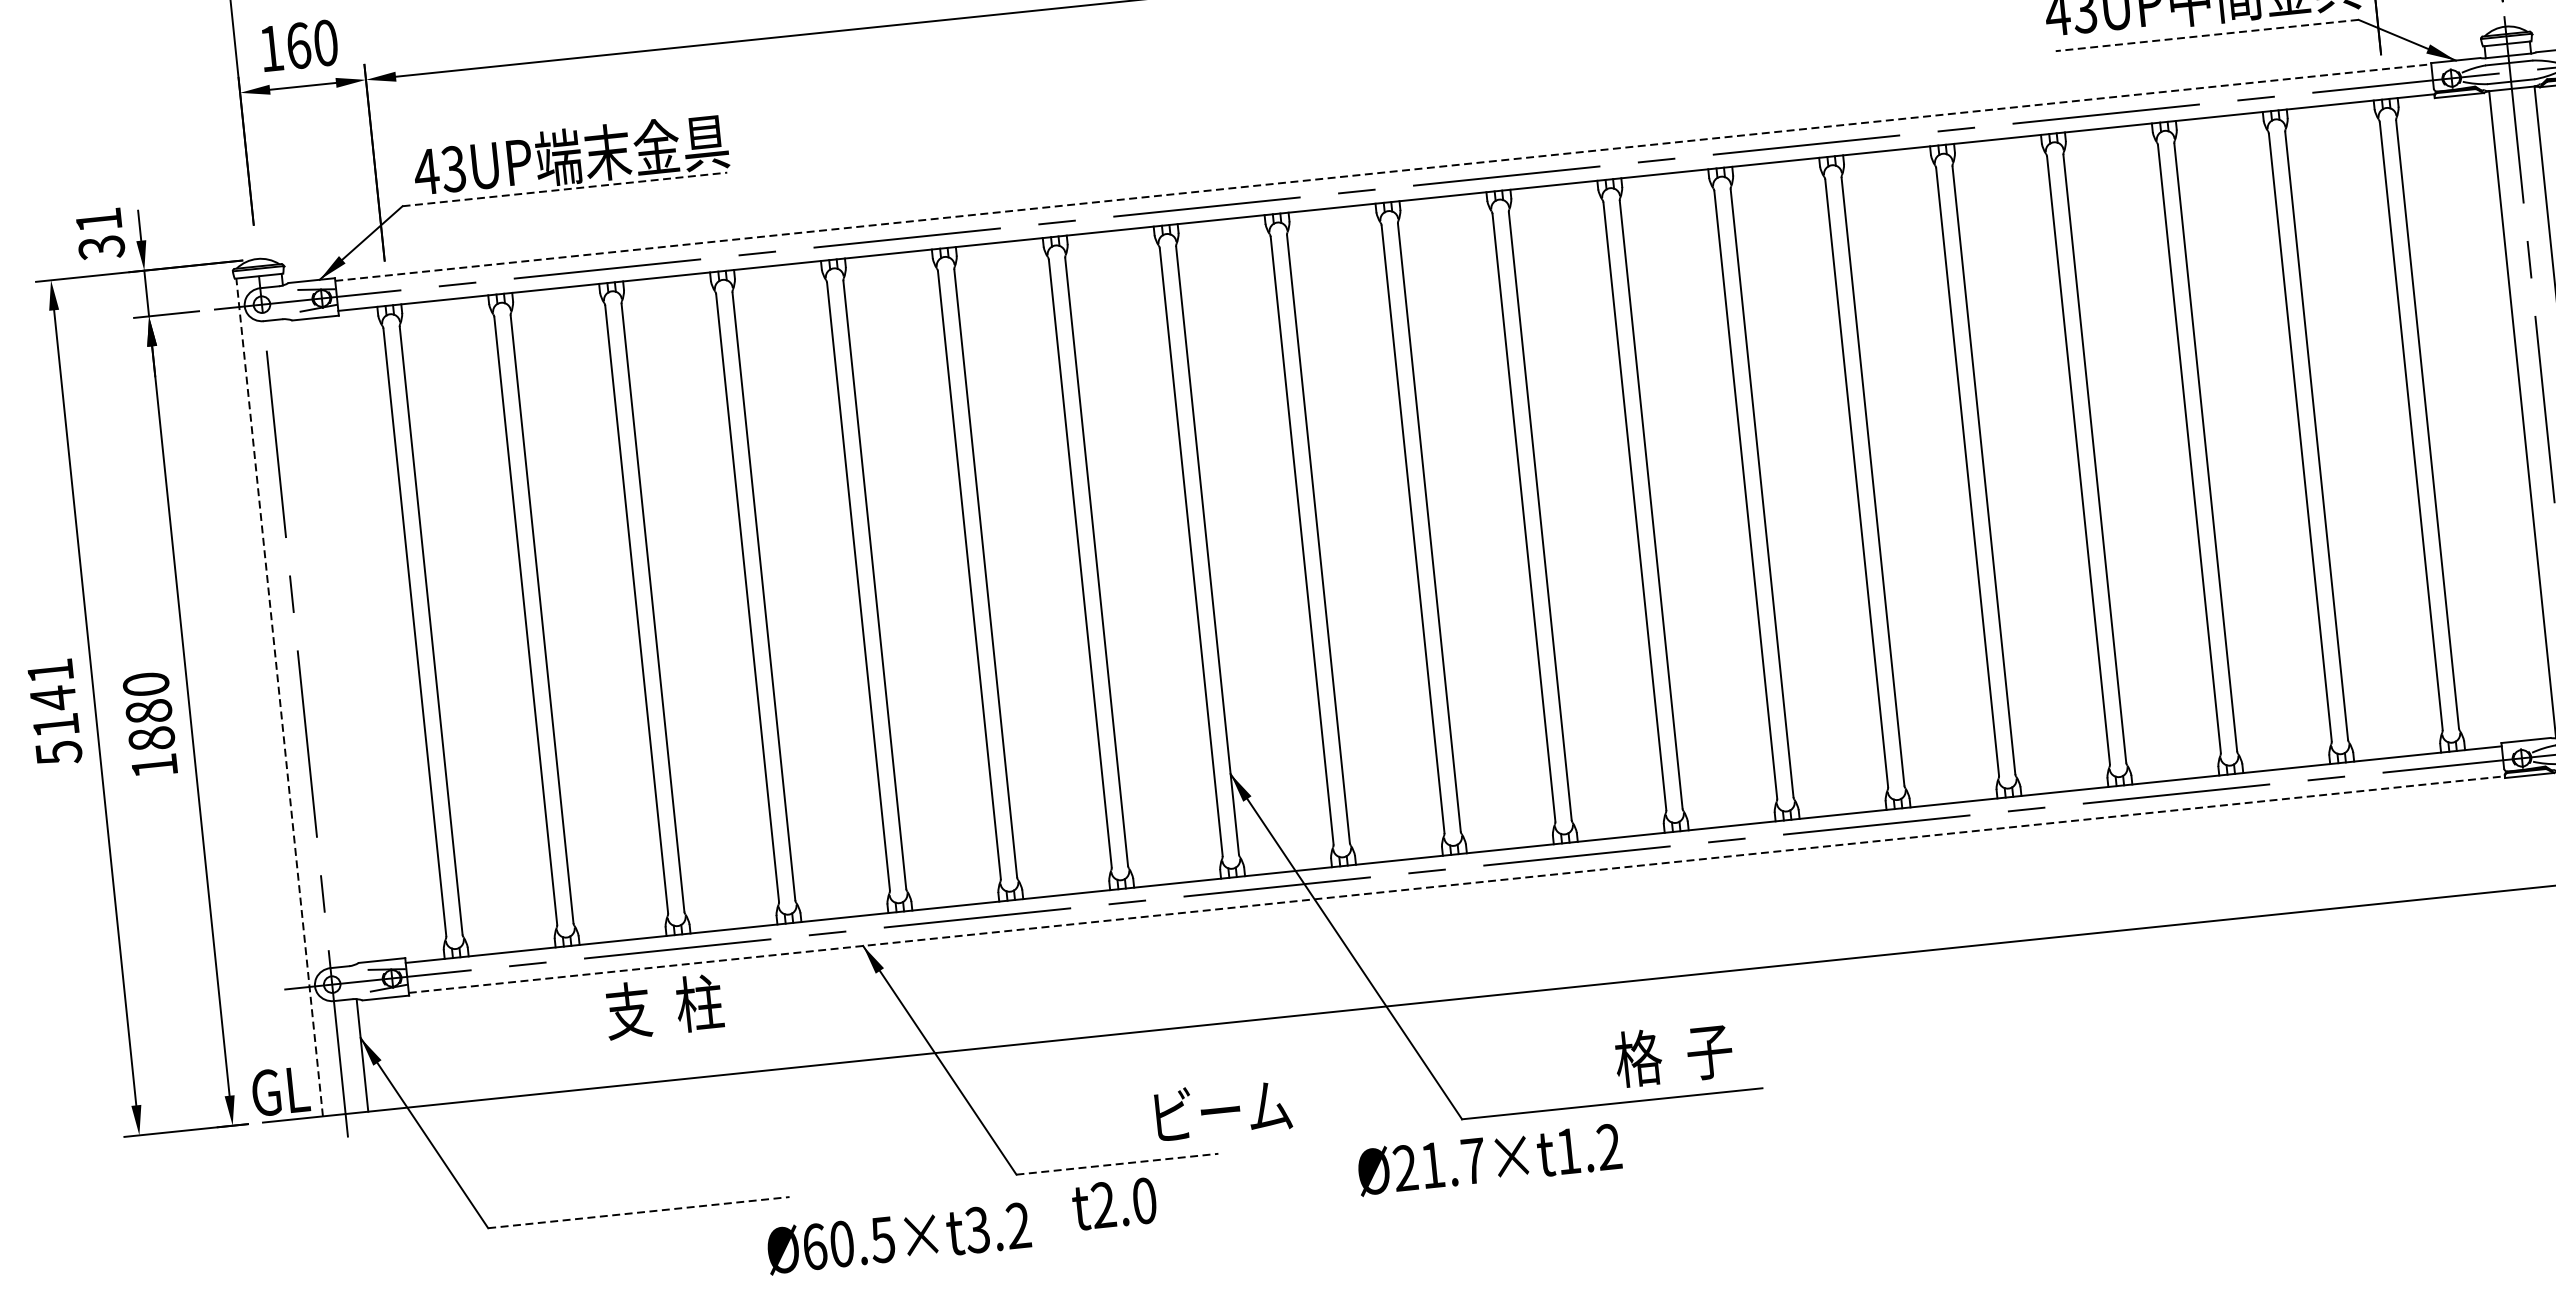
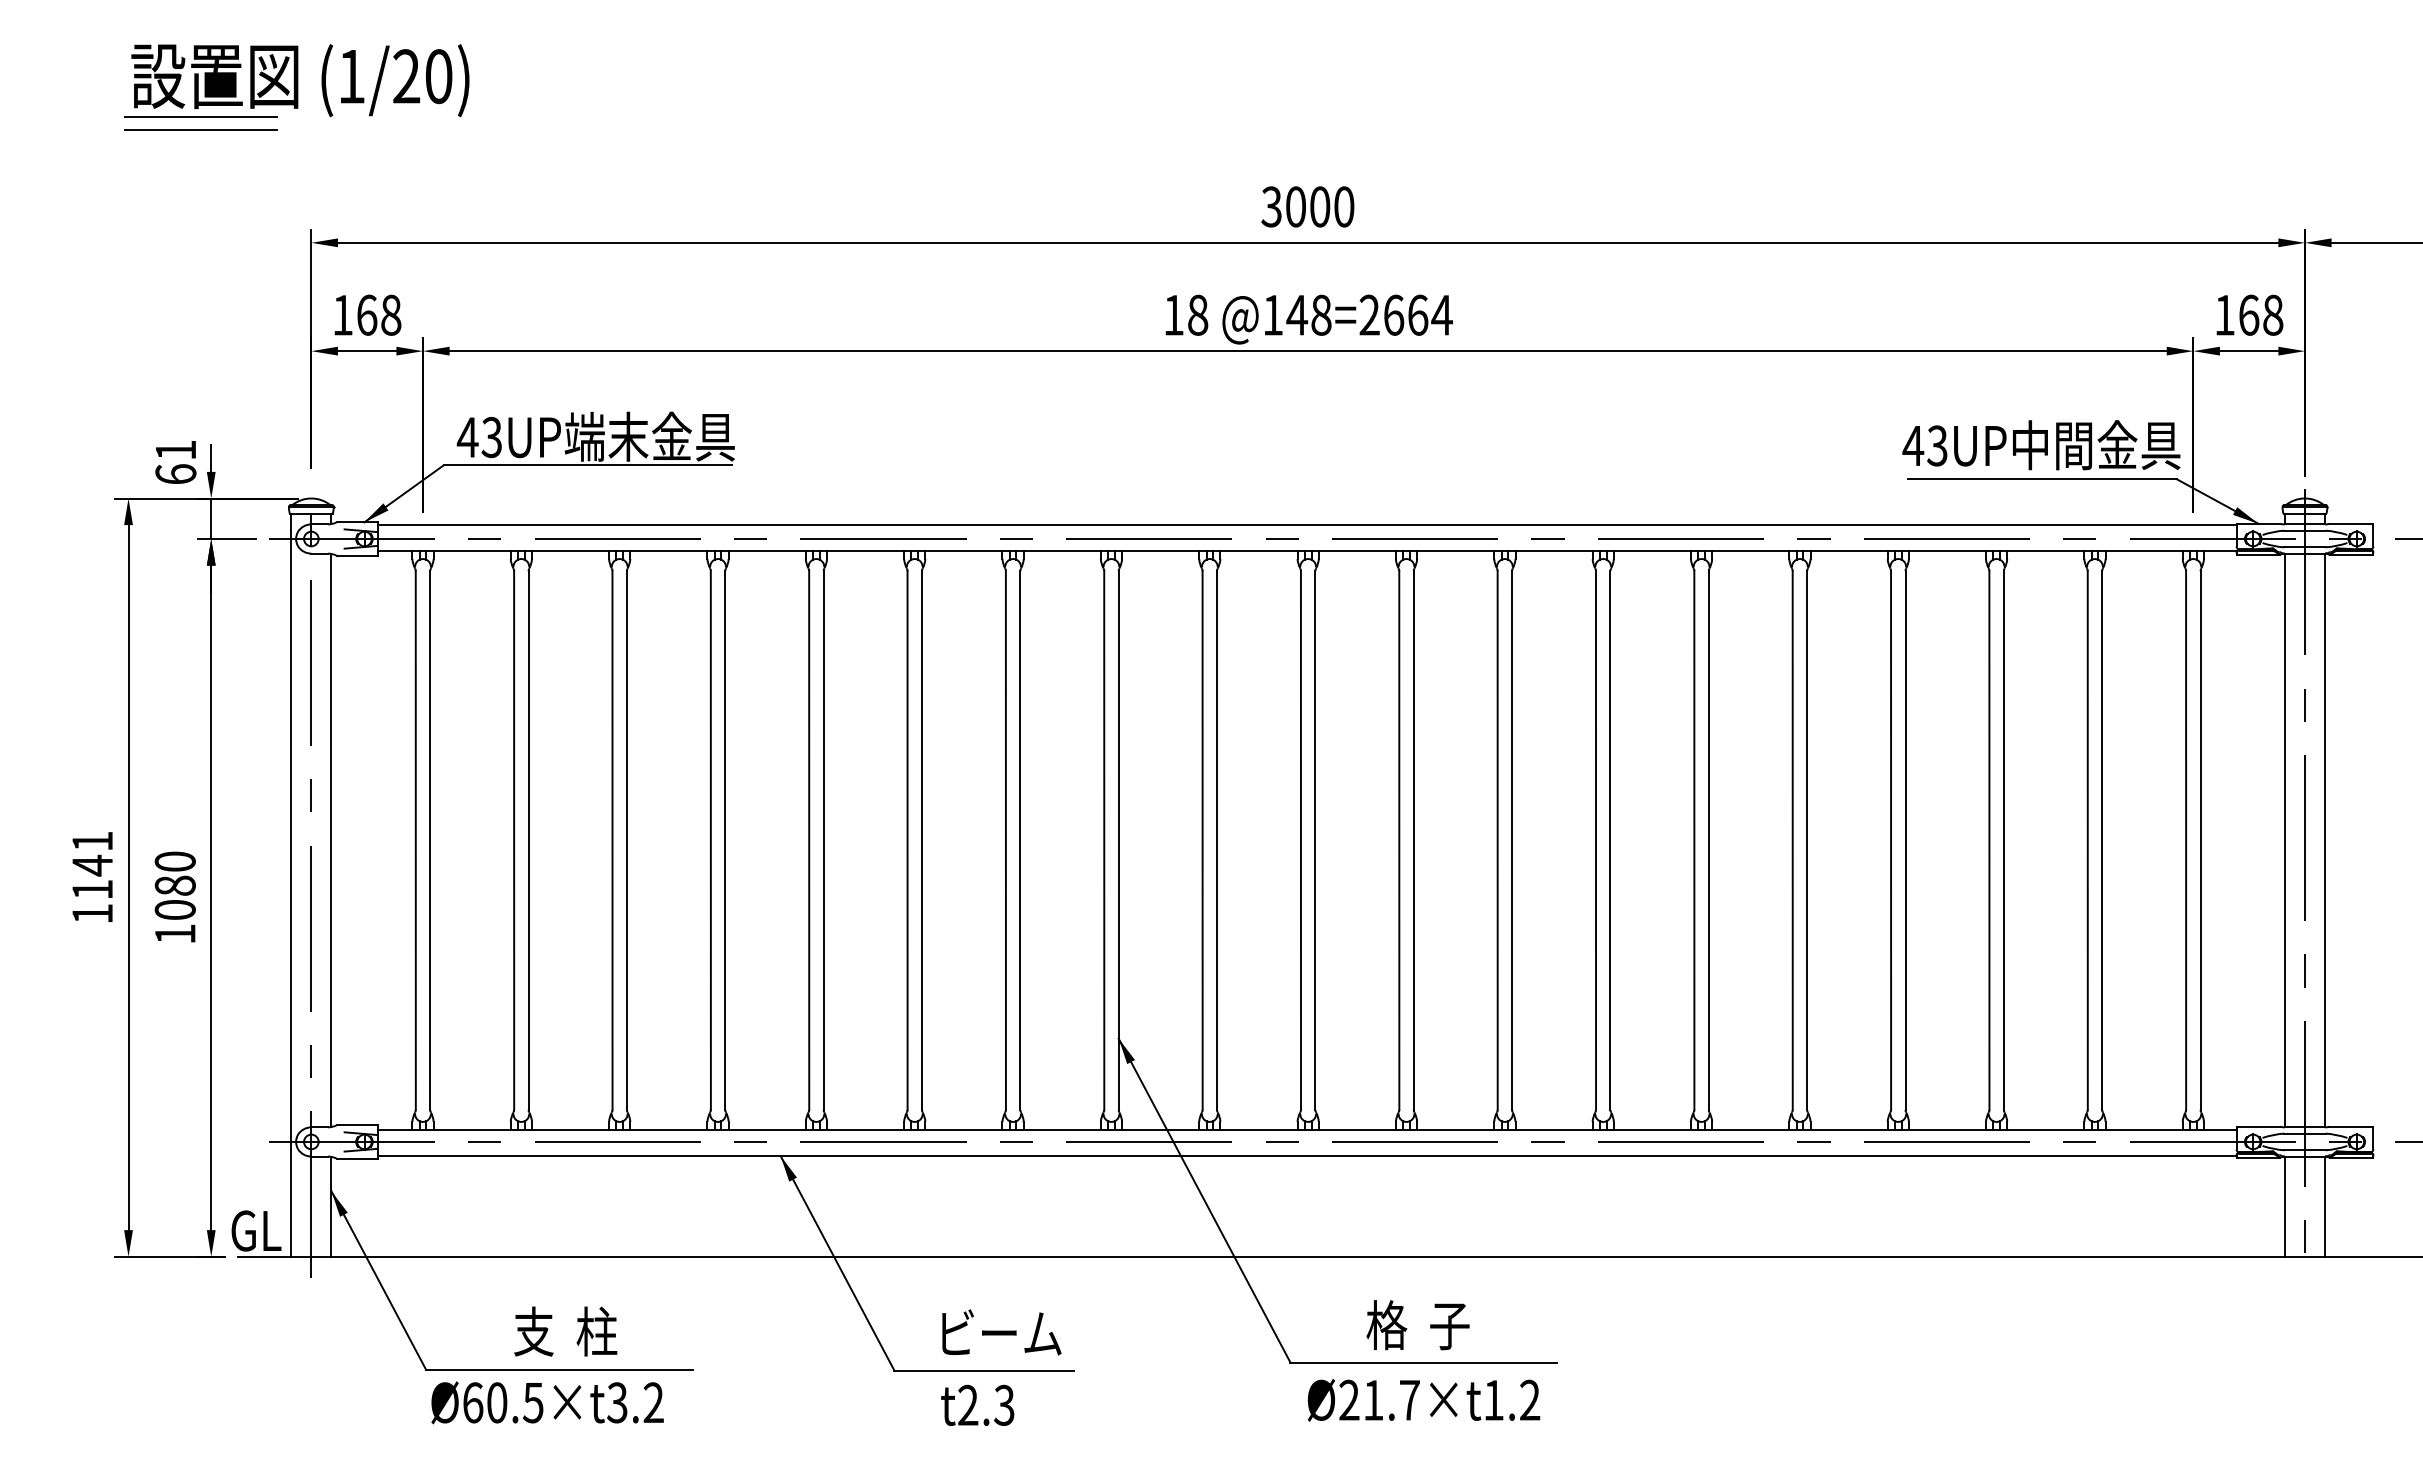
line: (2206, 35) -> (2041, 479), dashed -> solid
text: (326, 42) -> (391, 314), 160 -> 168
line: (1383, 172) -> (1307, 524), dashed -> solid
line: (564, 189) -> (587, 465), dashed -> solid
text: (101, 247) -> (175, 474), 31 -> 61
line: (319, 642) -> (331, 840), added
line: (279, 696) -> (291, 884), dashed -> solid
text: (150, 738) -> (174, 909), 1880 -> 1080
text: (58, 753) -> (92, 914), 5141 -> 1141
line: (1457, 884) -> (1307, 1156), dashed -> solid
text: (664, 1006) -> (565, 1331), moved
text: (1673, 1055) -> (1417, 1325), moved
text: (1222, 1109) -> (1001, 1332), moved
text: (1489, 1159) -> (1423, 1400), moved
line: (1117, 1163) -> (984, 1370), dashed -> solid
text: (1144, 1201) -> (1004, 1405), t2.0 -> t2.3
line: (638, 1212) -> (559, 1369), dashed -> solid
text: (898, 1237) -> (547, 1402), moved

